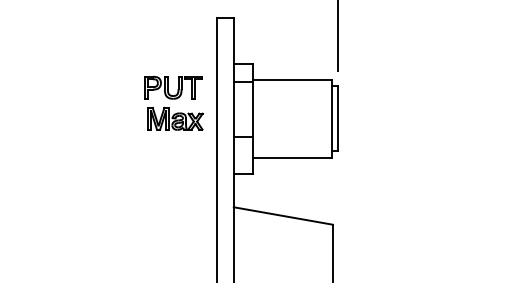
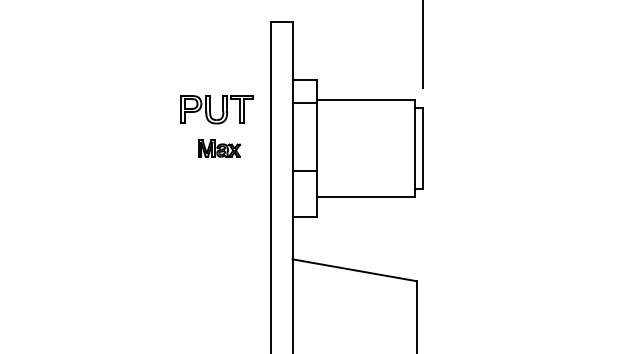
part: (175, 118) -> (219, 148), size x0.6

